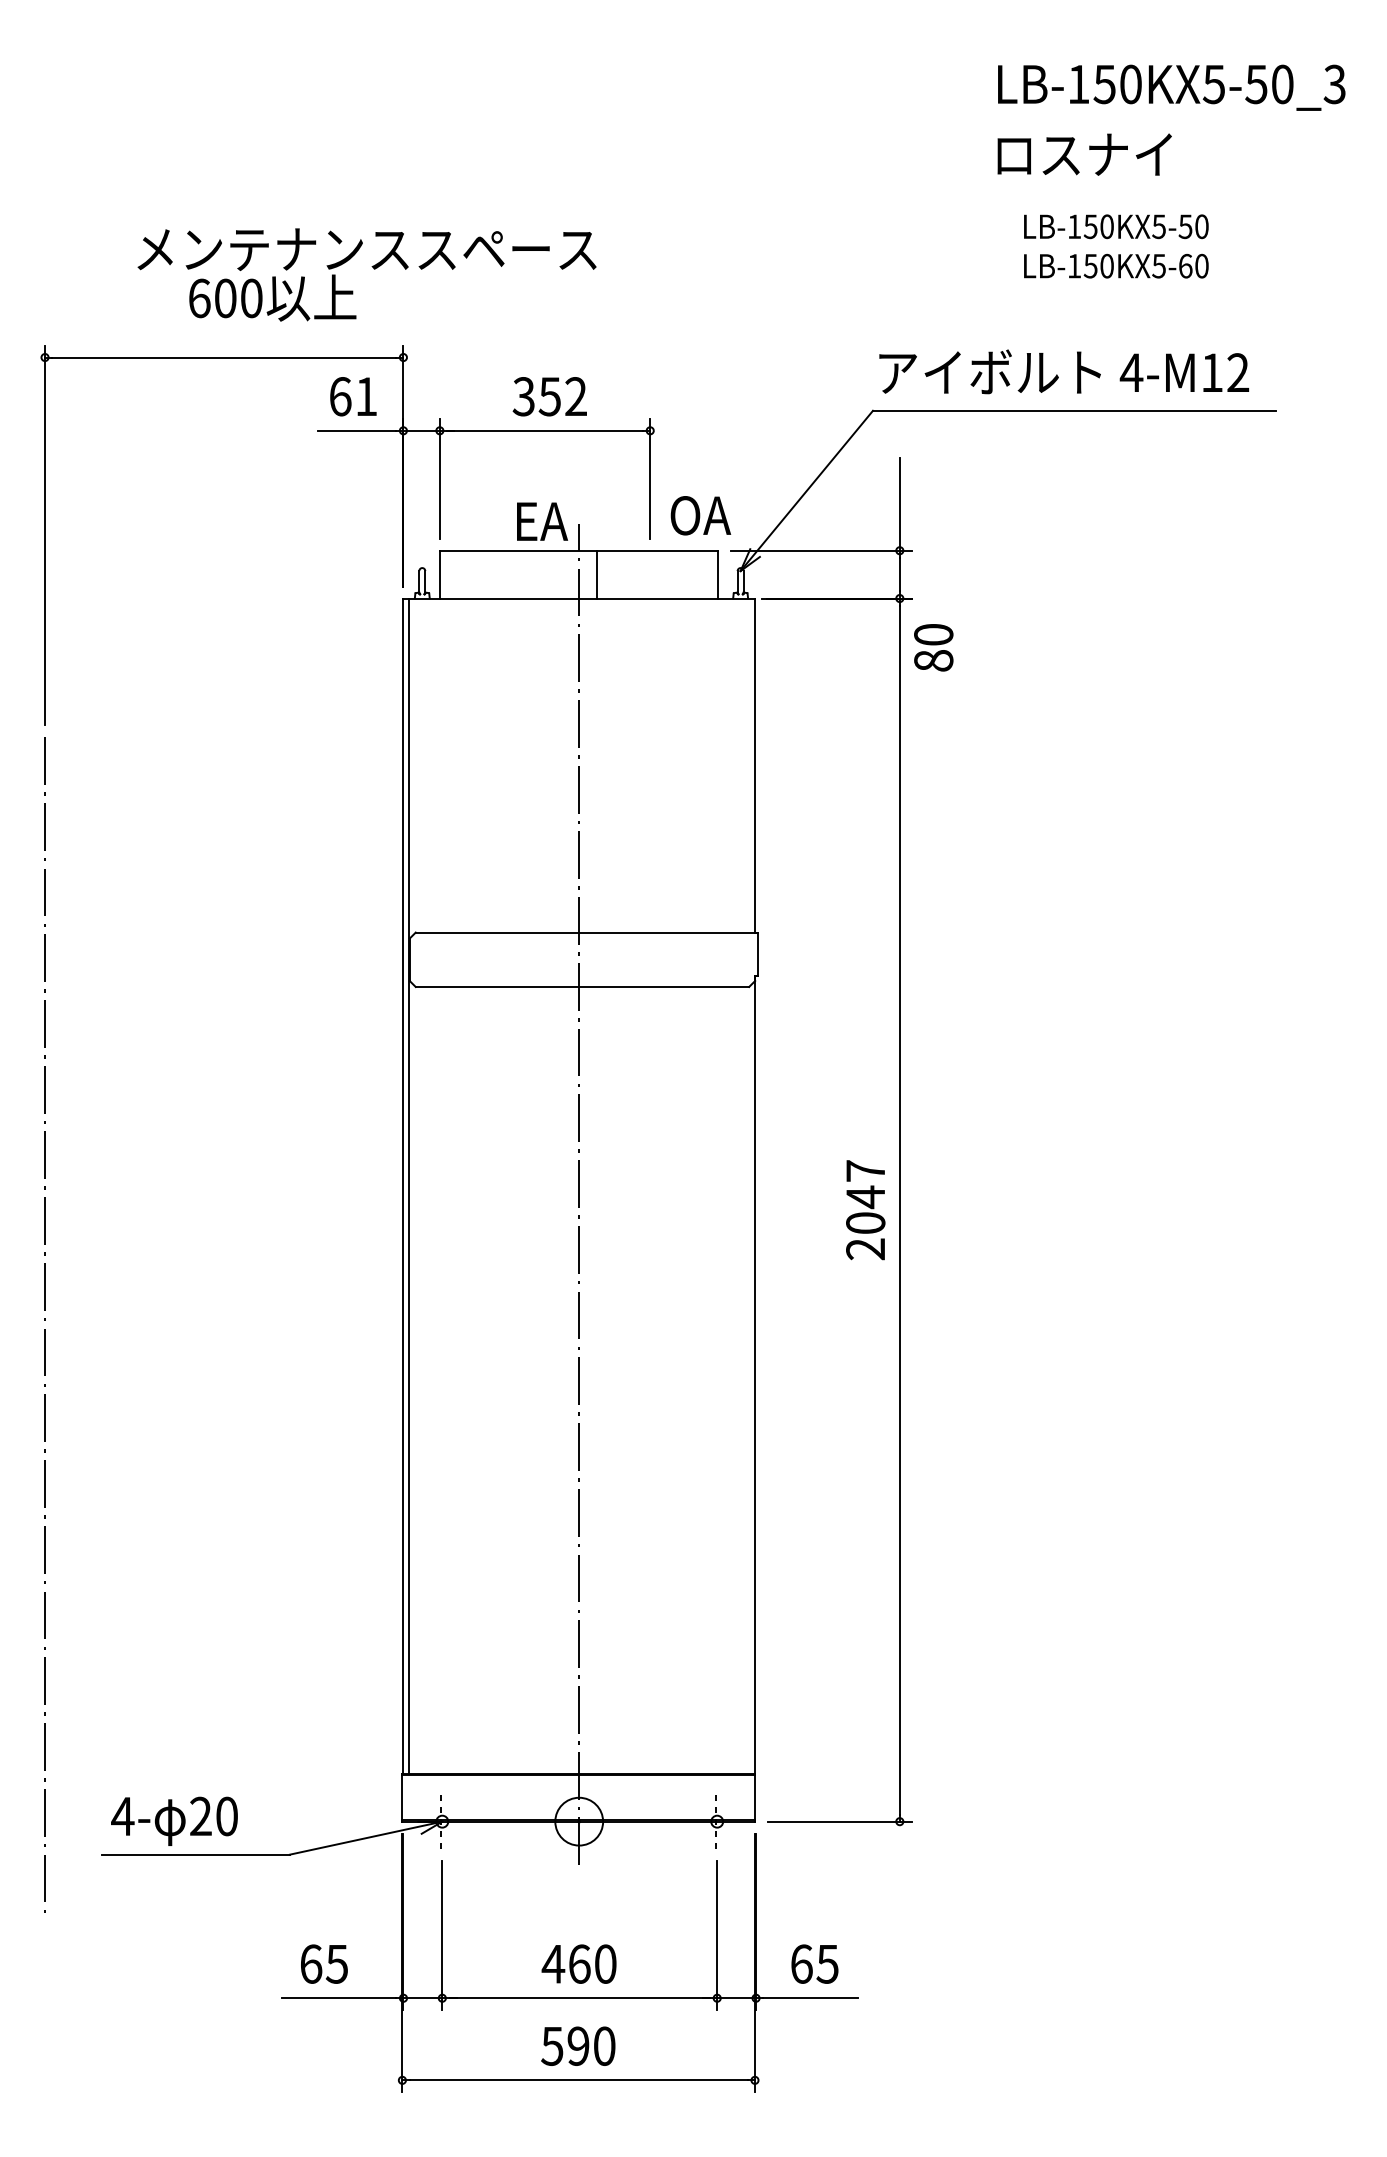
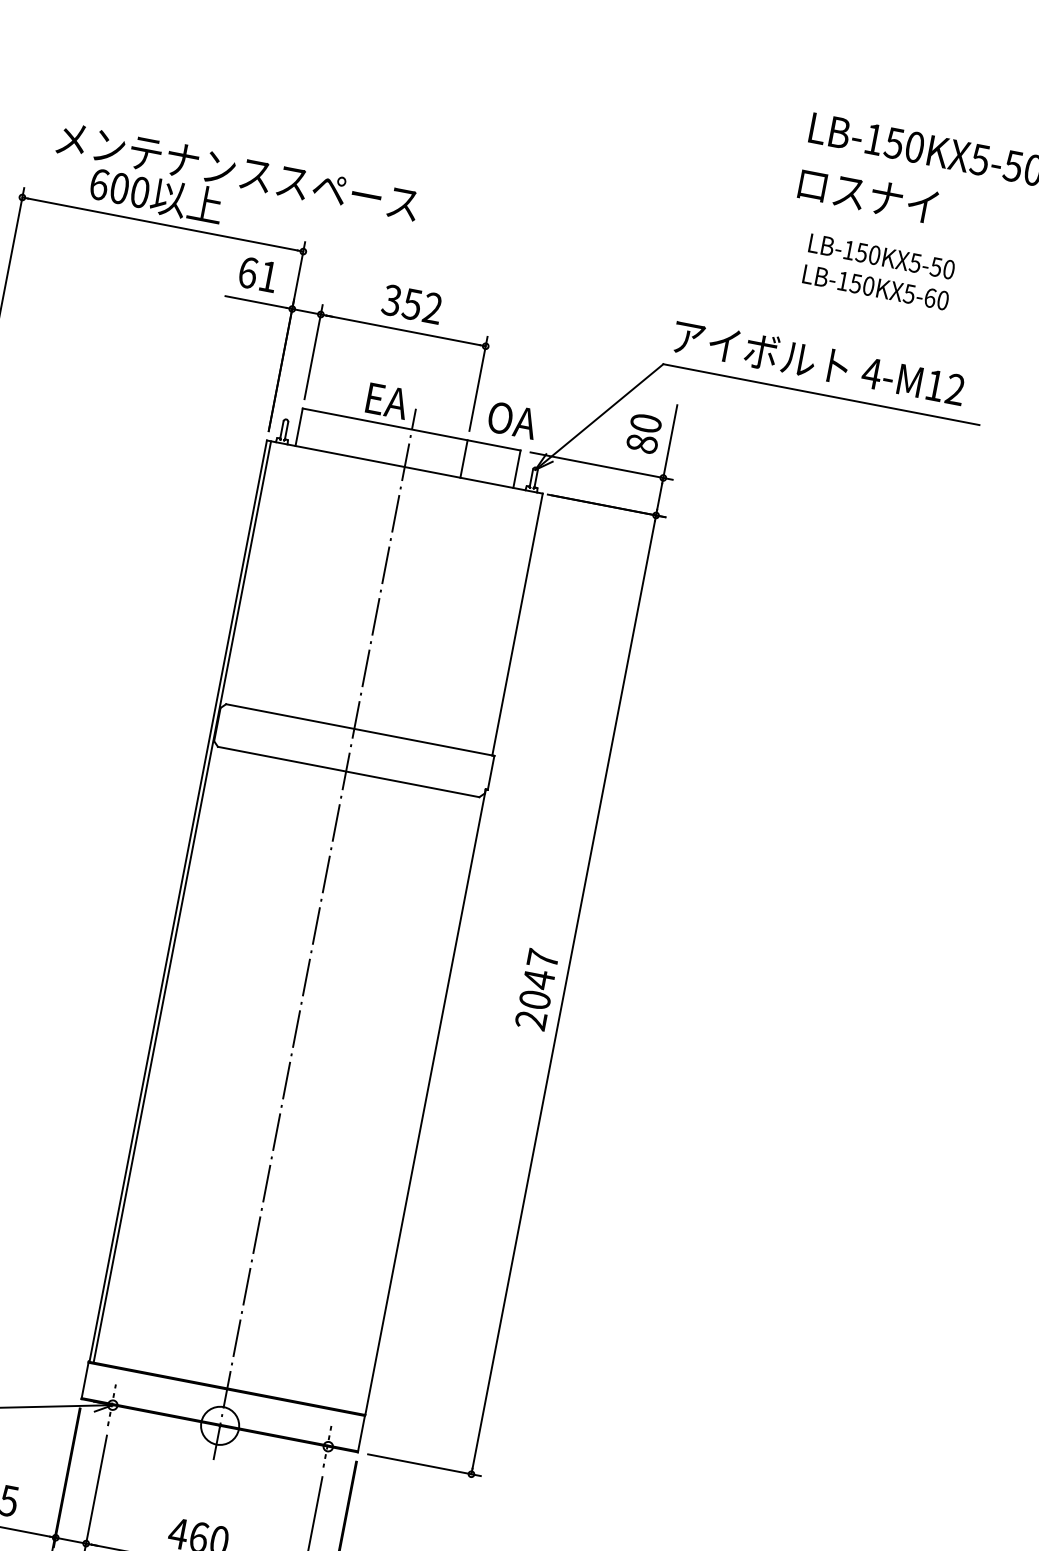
text: (366, 274) -> (233, 191), moved
line: (597, 574) -> (464, 458), moved
text: (933, 647) -> (643, 433), moved

